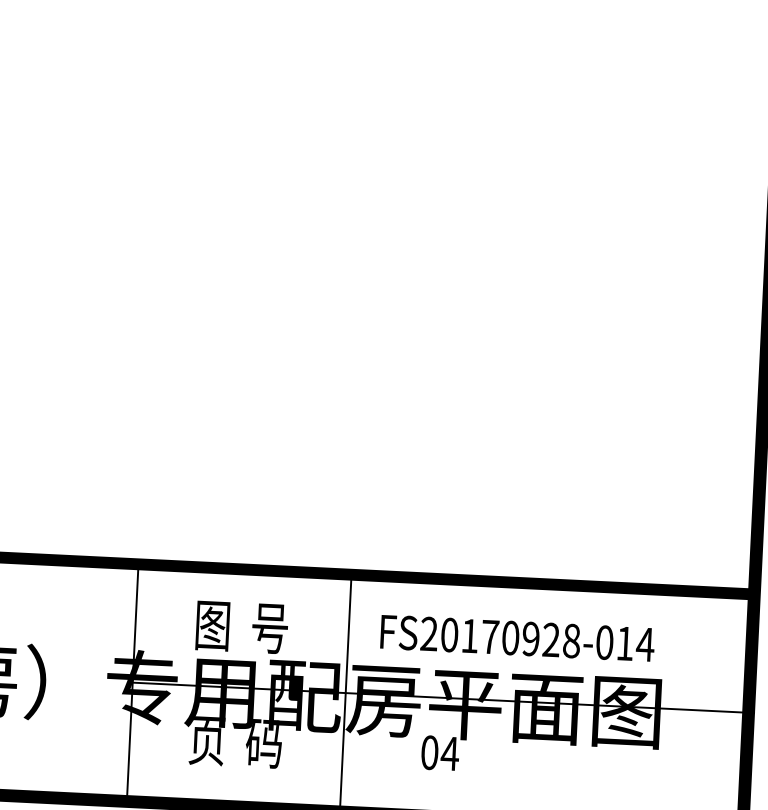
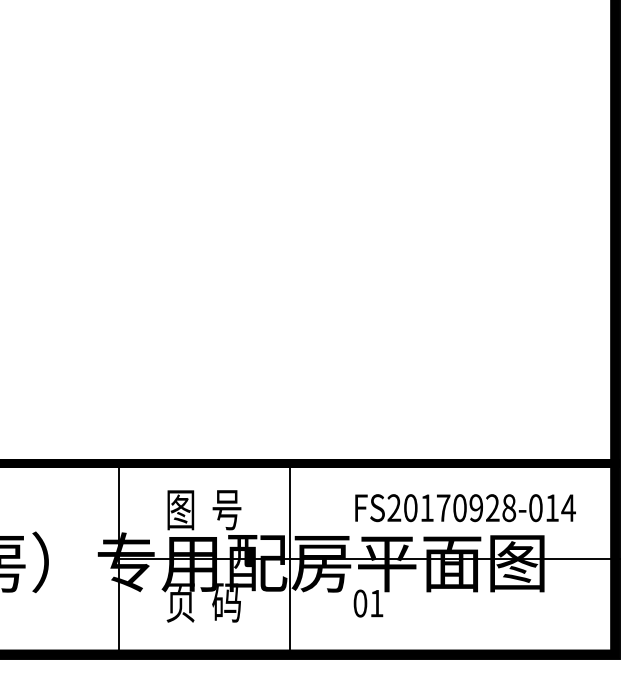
text: (517, 638) -> (465, 508), moved
text: (449, 753) -> (376, 603), 04 -> 01

